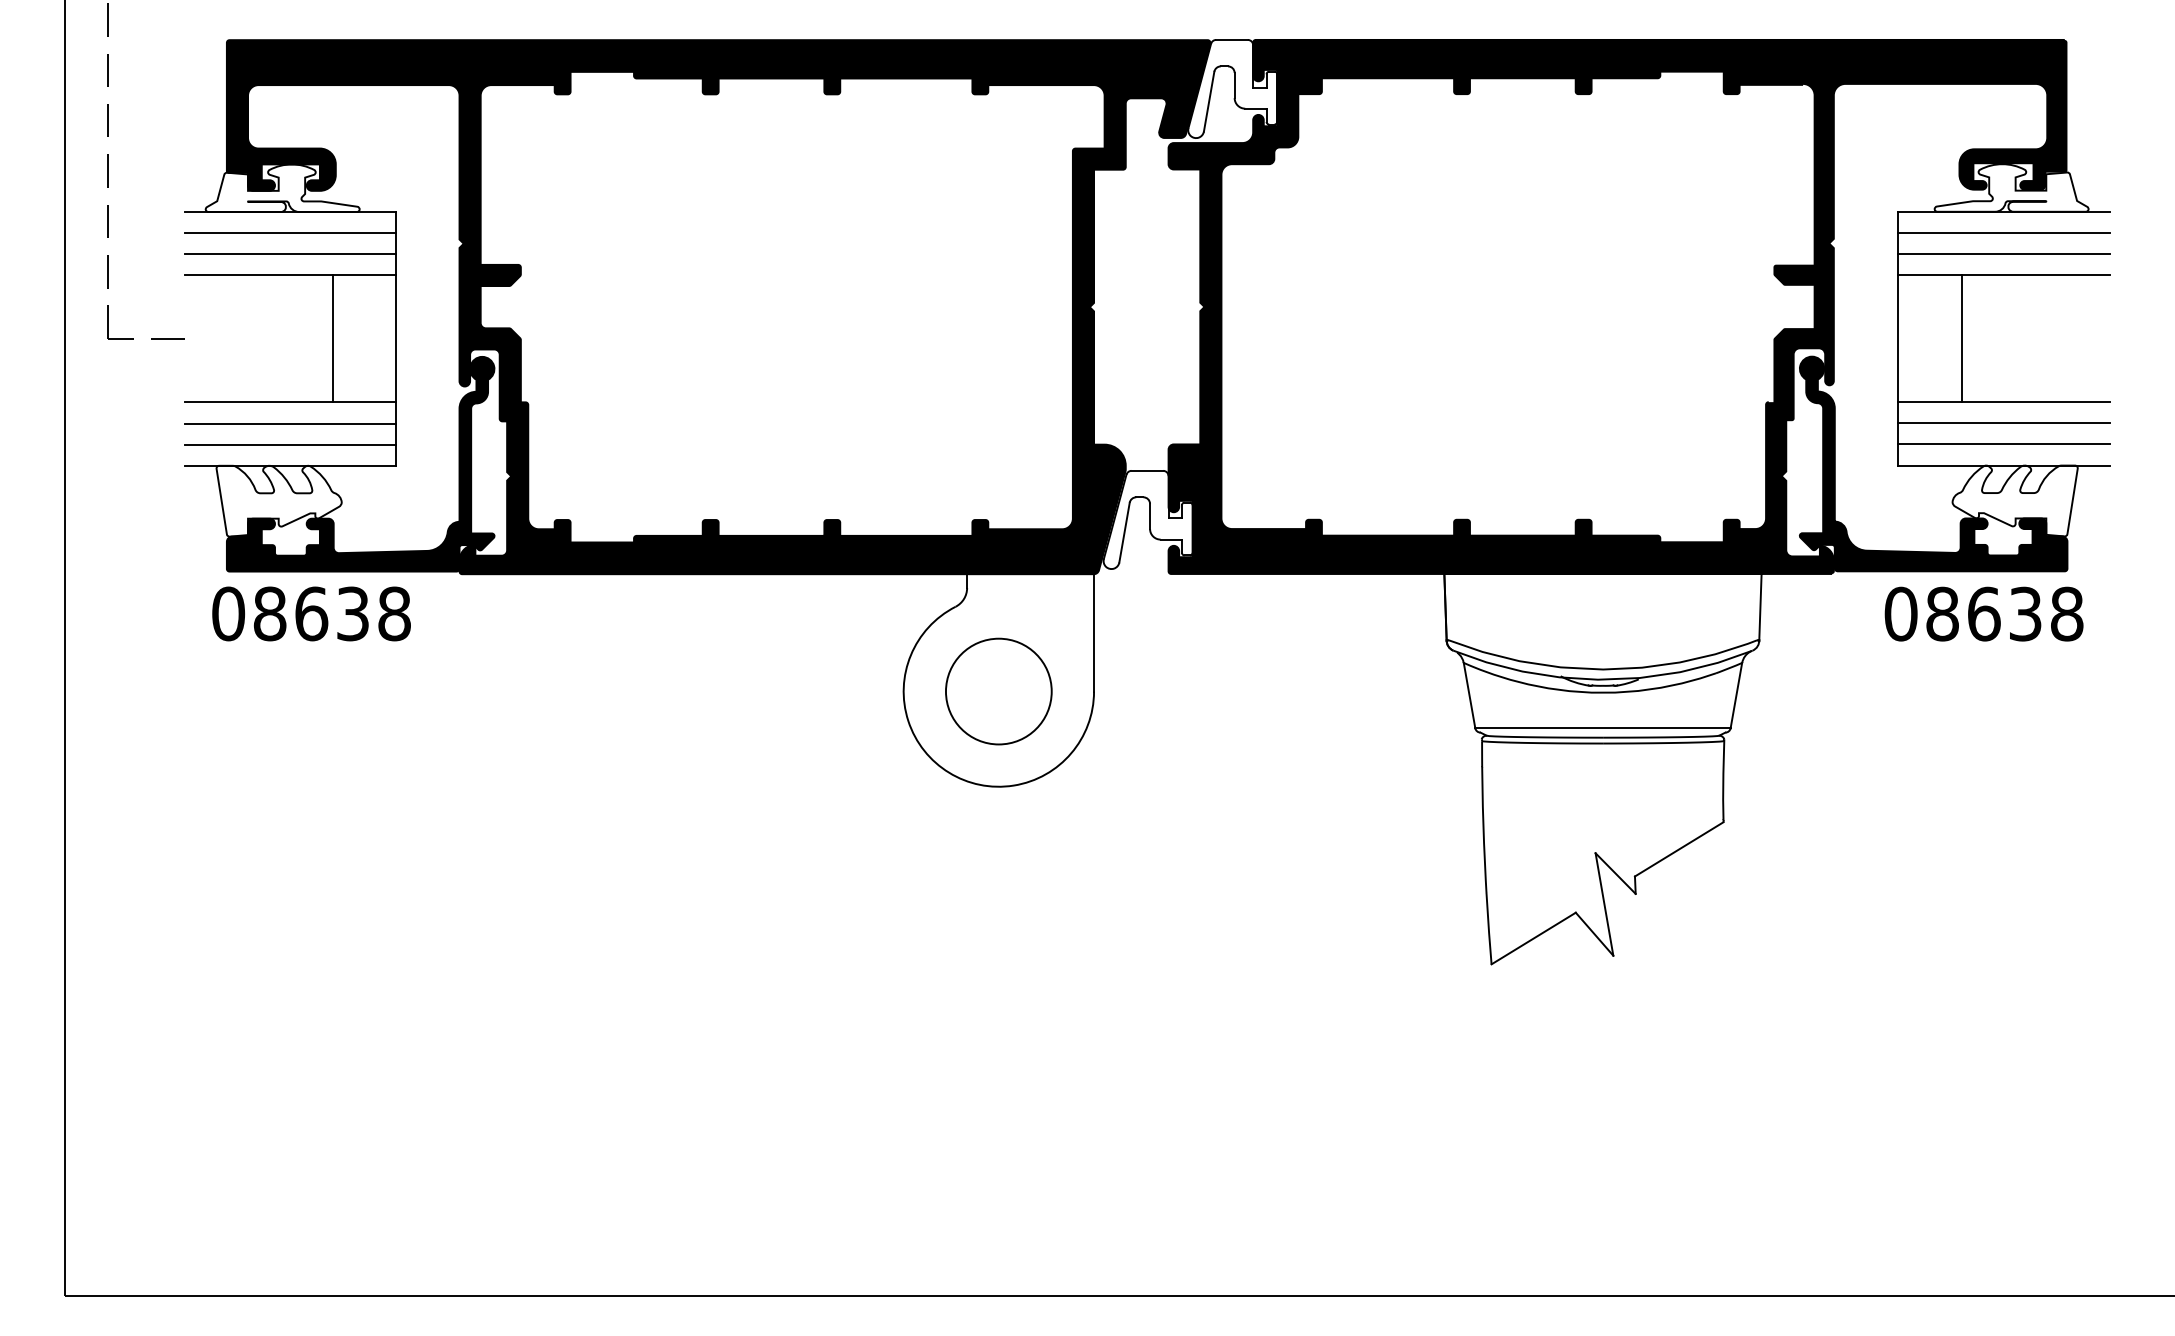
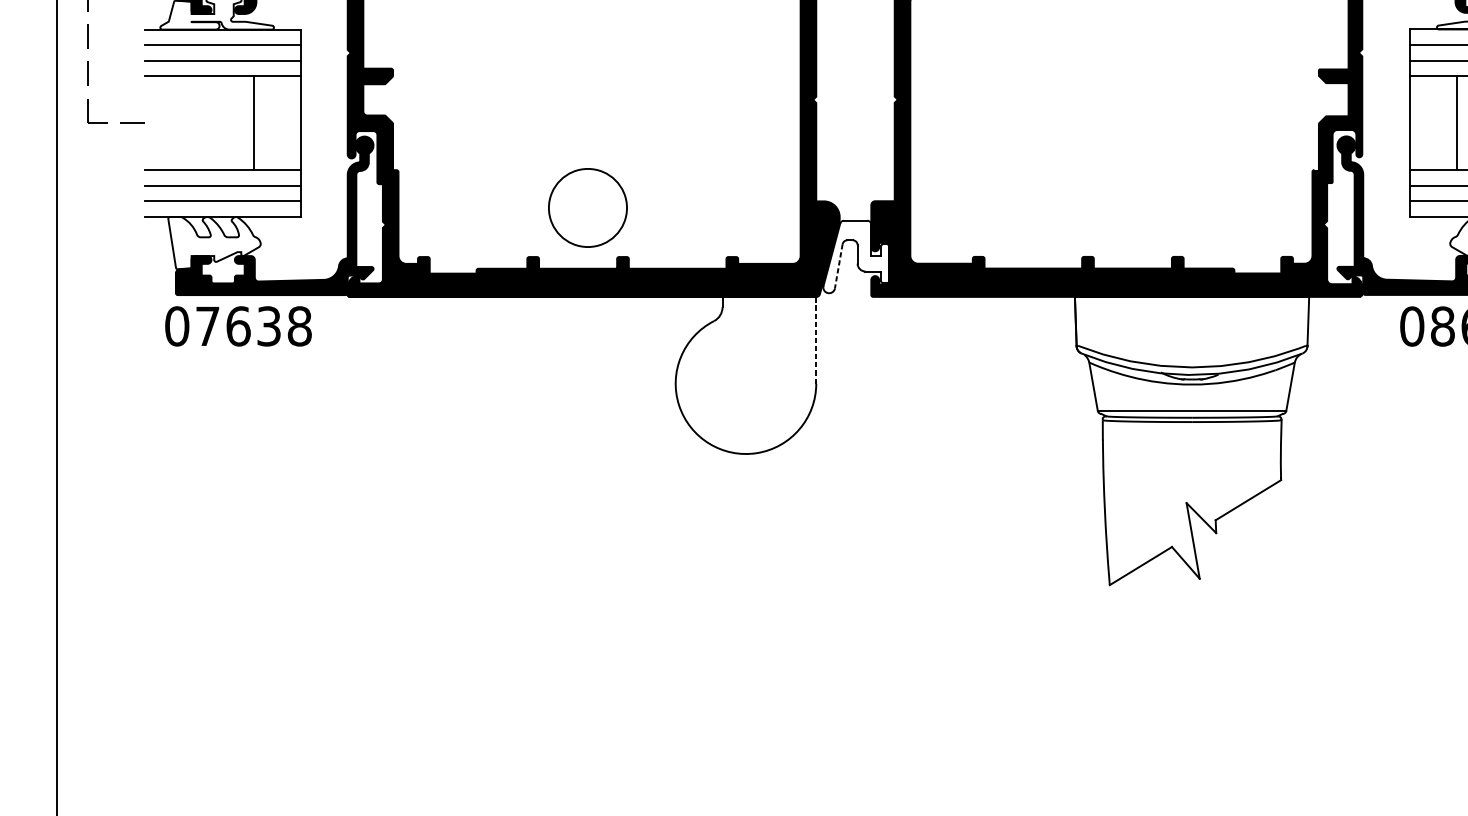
line: (1124, 533) -> (838, 267), solid -> dashed
text: (269, 613) -> (207, 326), 08638 -> 07638
line: (1094, 632) -> (816, 340), solid -> dashed
circle: (998, 691) -> (587, 207), moved

